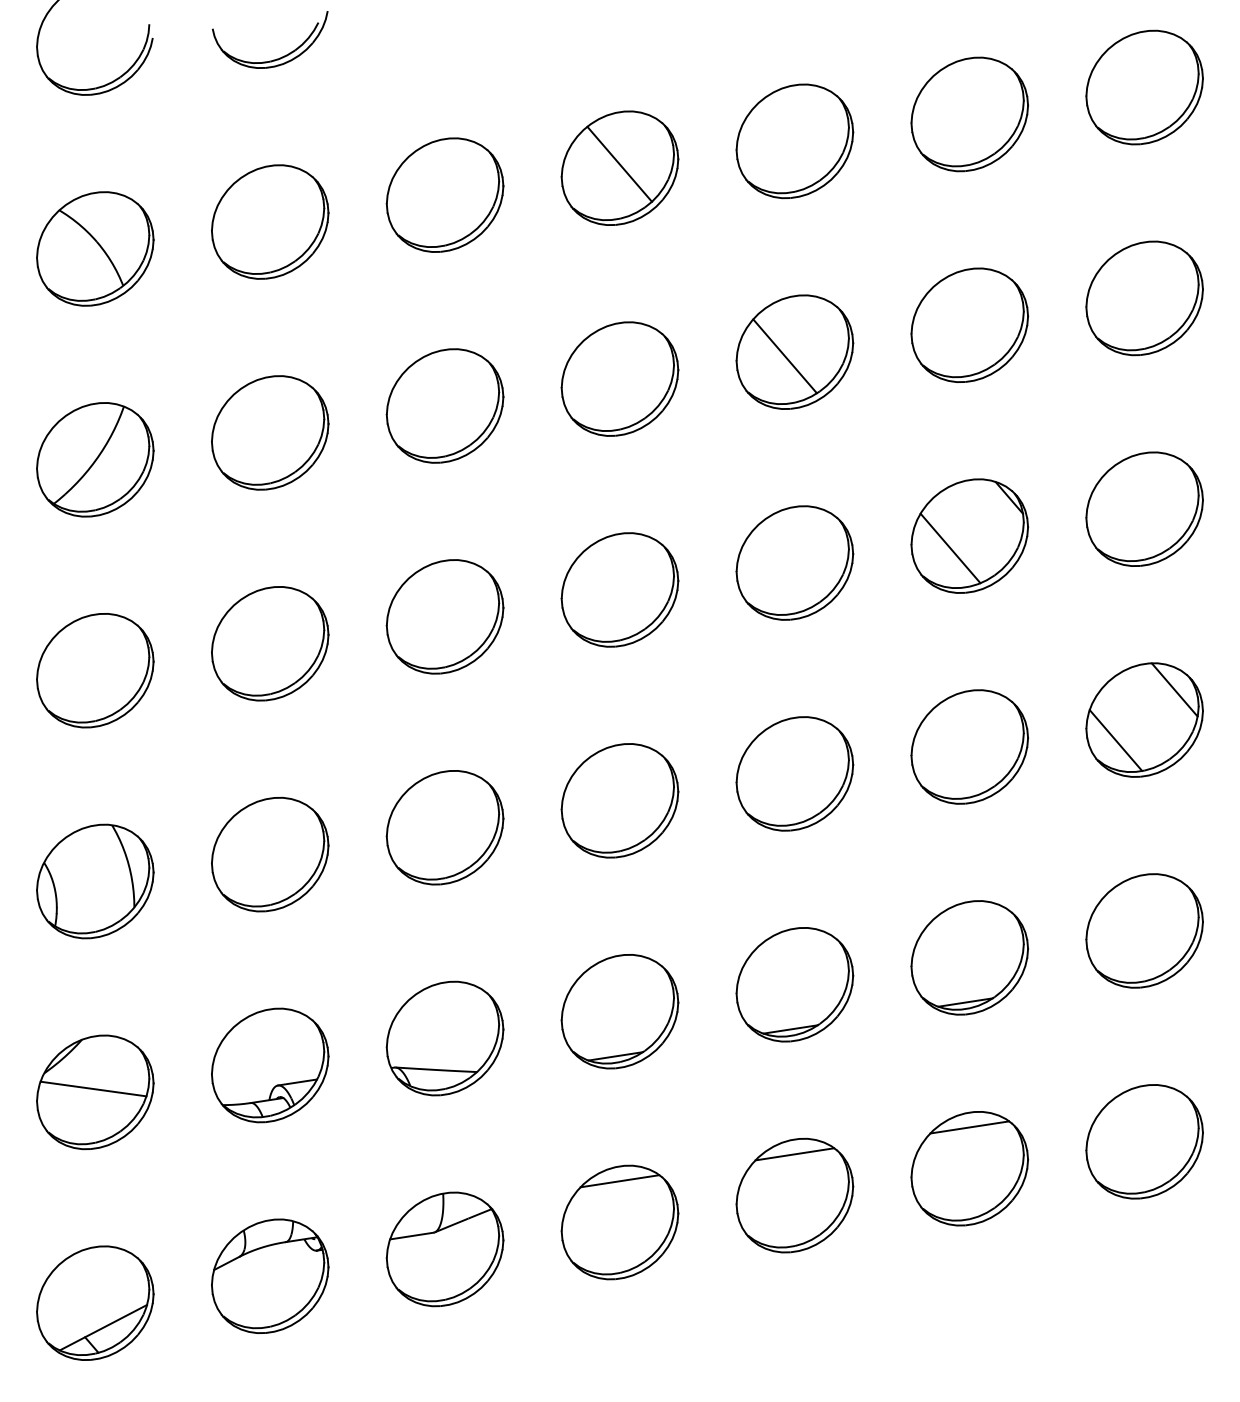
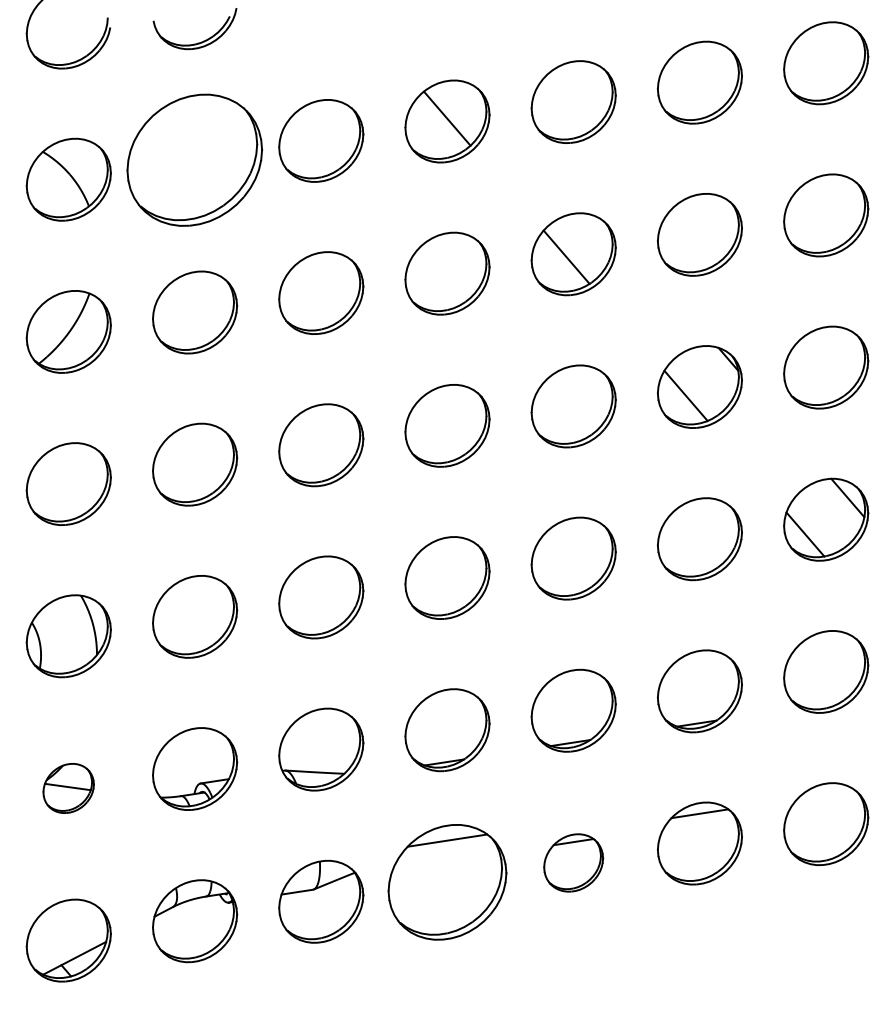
part: (270, 222) -> (195, 160), size x1.6
part: (94, 1092) -> (68, 788), size x0.6
part: (794, 1194) -> (573, 862), size x0.7
part: (620, 1222) -> (447, 882), size x1.4

